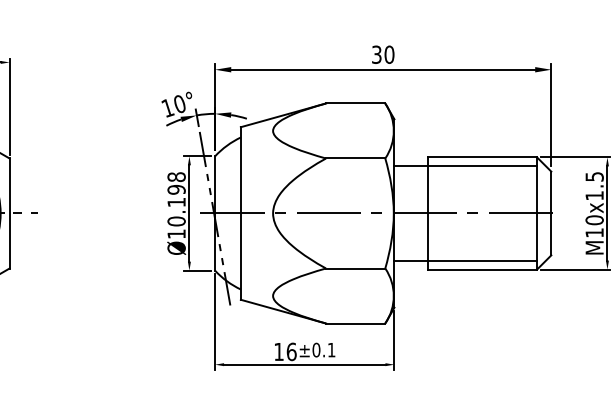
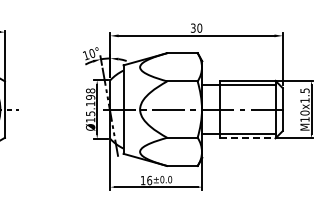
text: (176, 221) -> (90, 113), Ø10.198 -> Ø15.198
line: (482, 269) -> (247, 138), solid -> dashed
text: (332, 349) -> (170, 179), ±0.1 -> ±0.0

